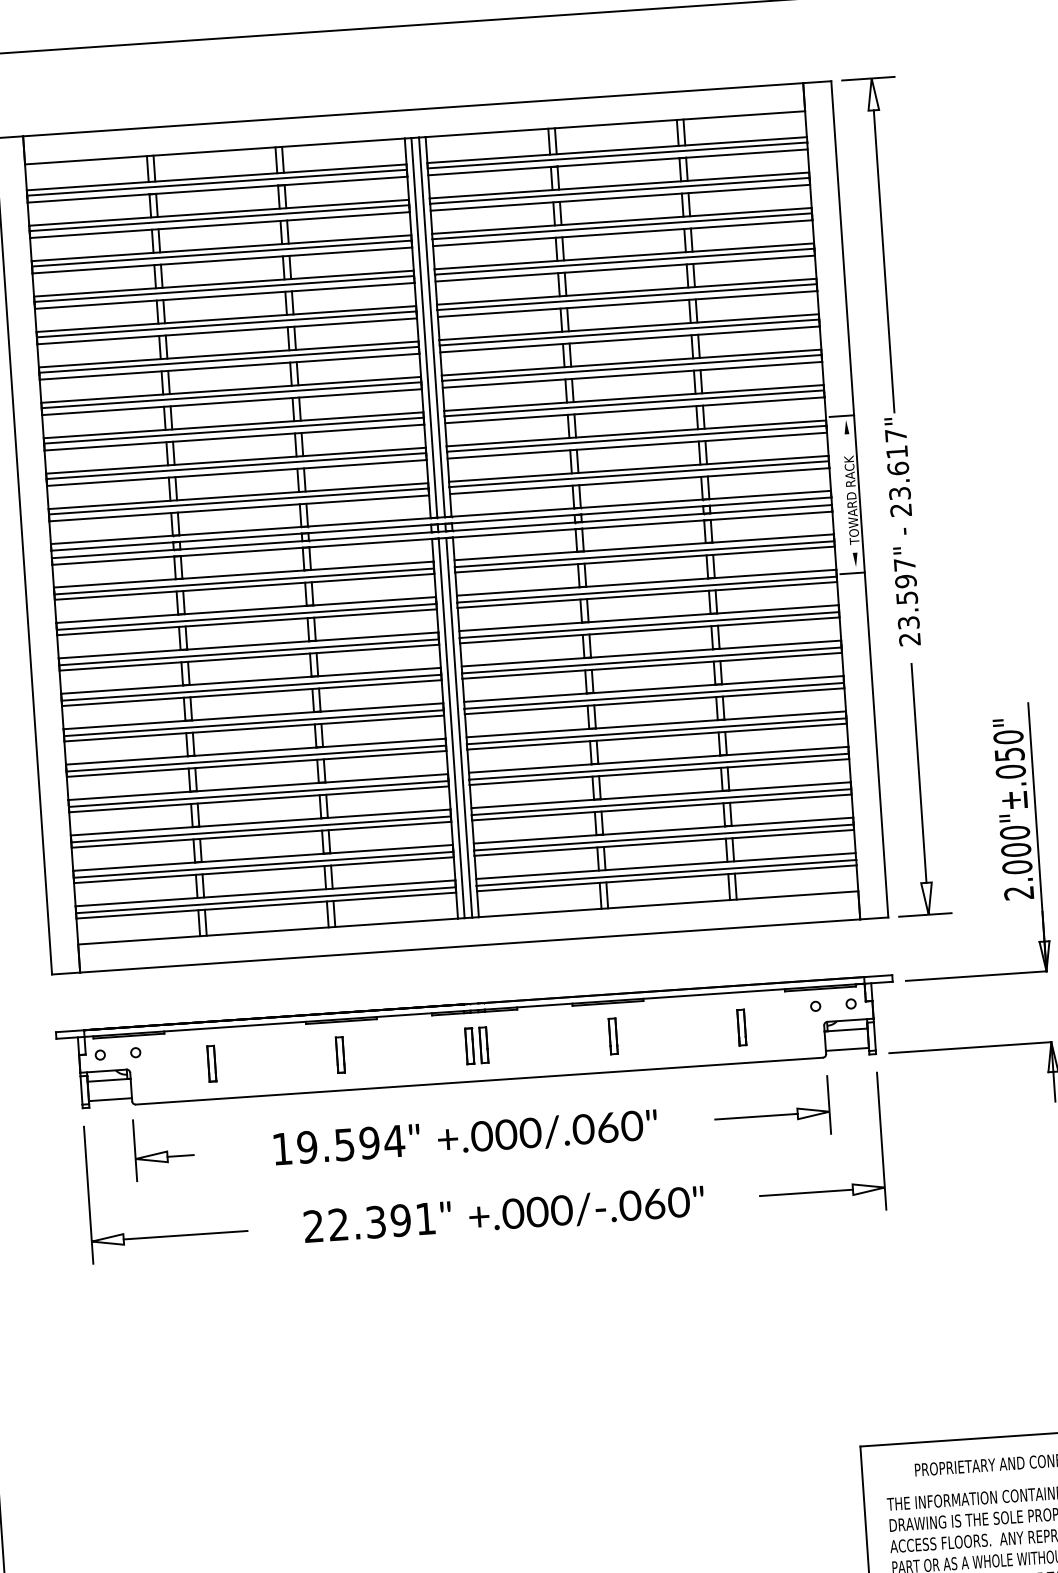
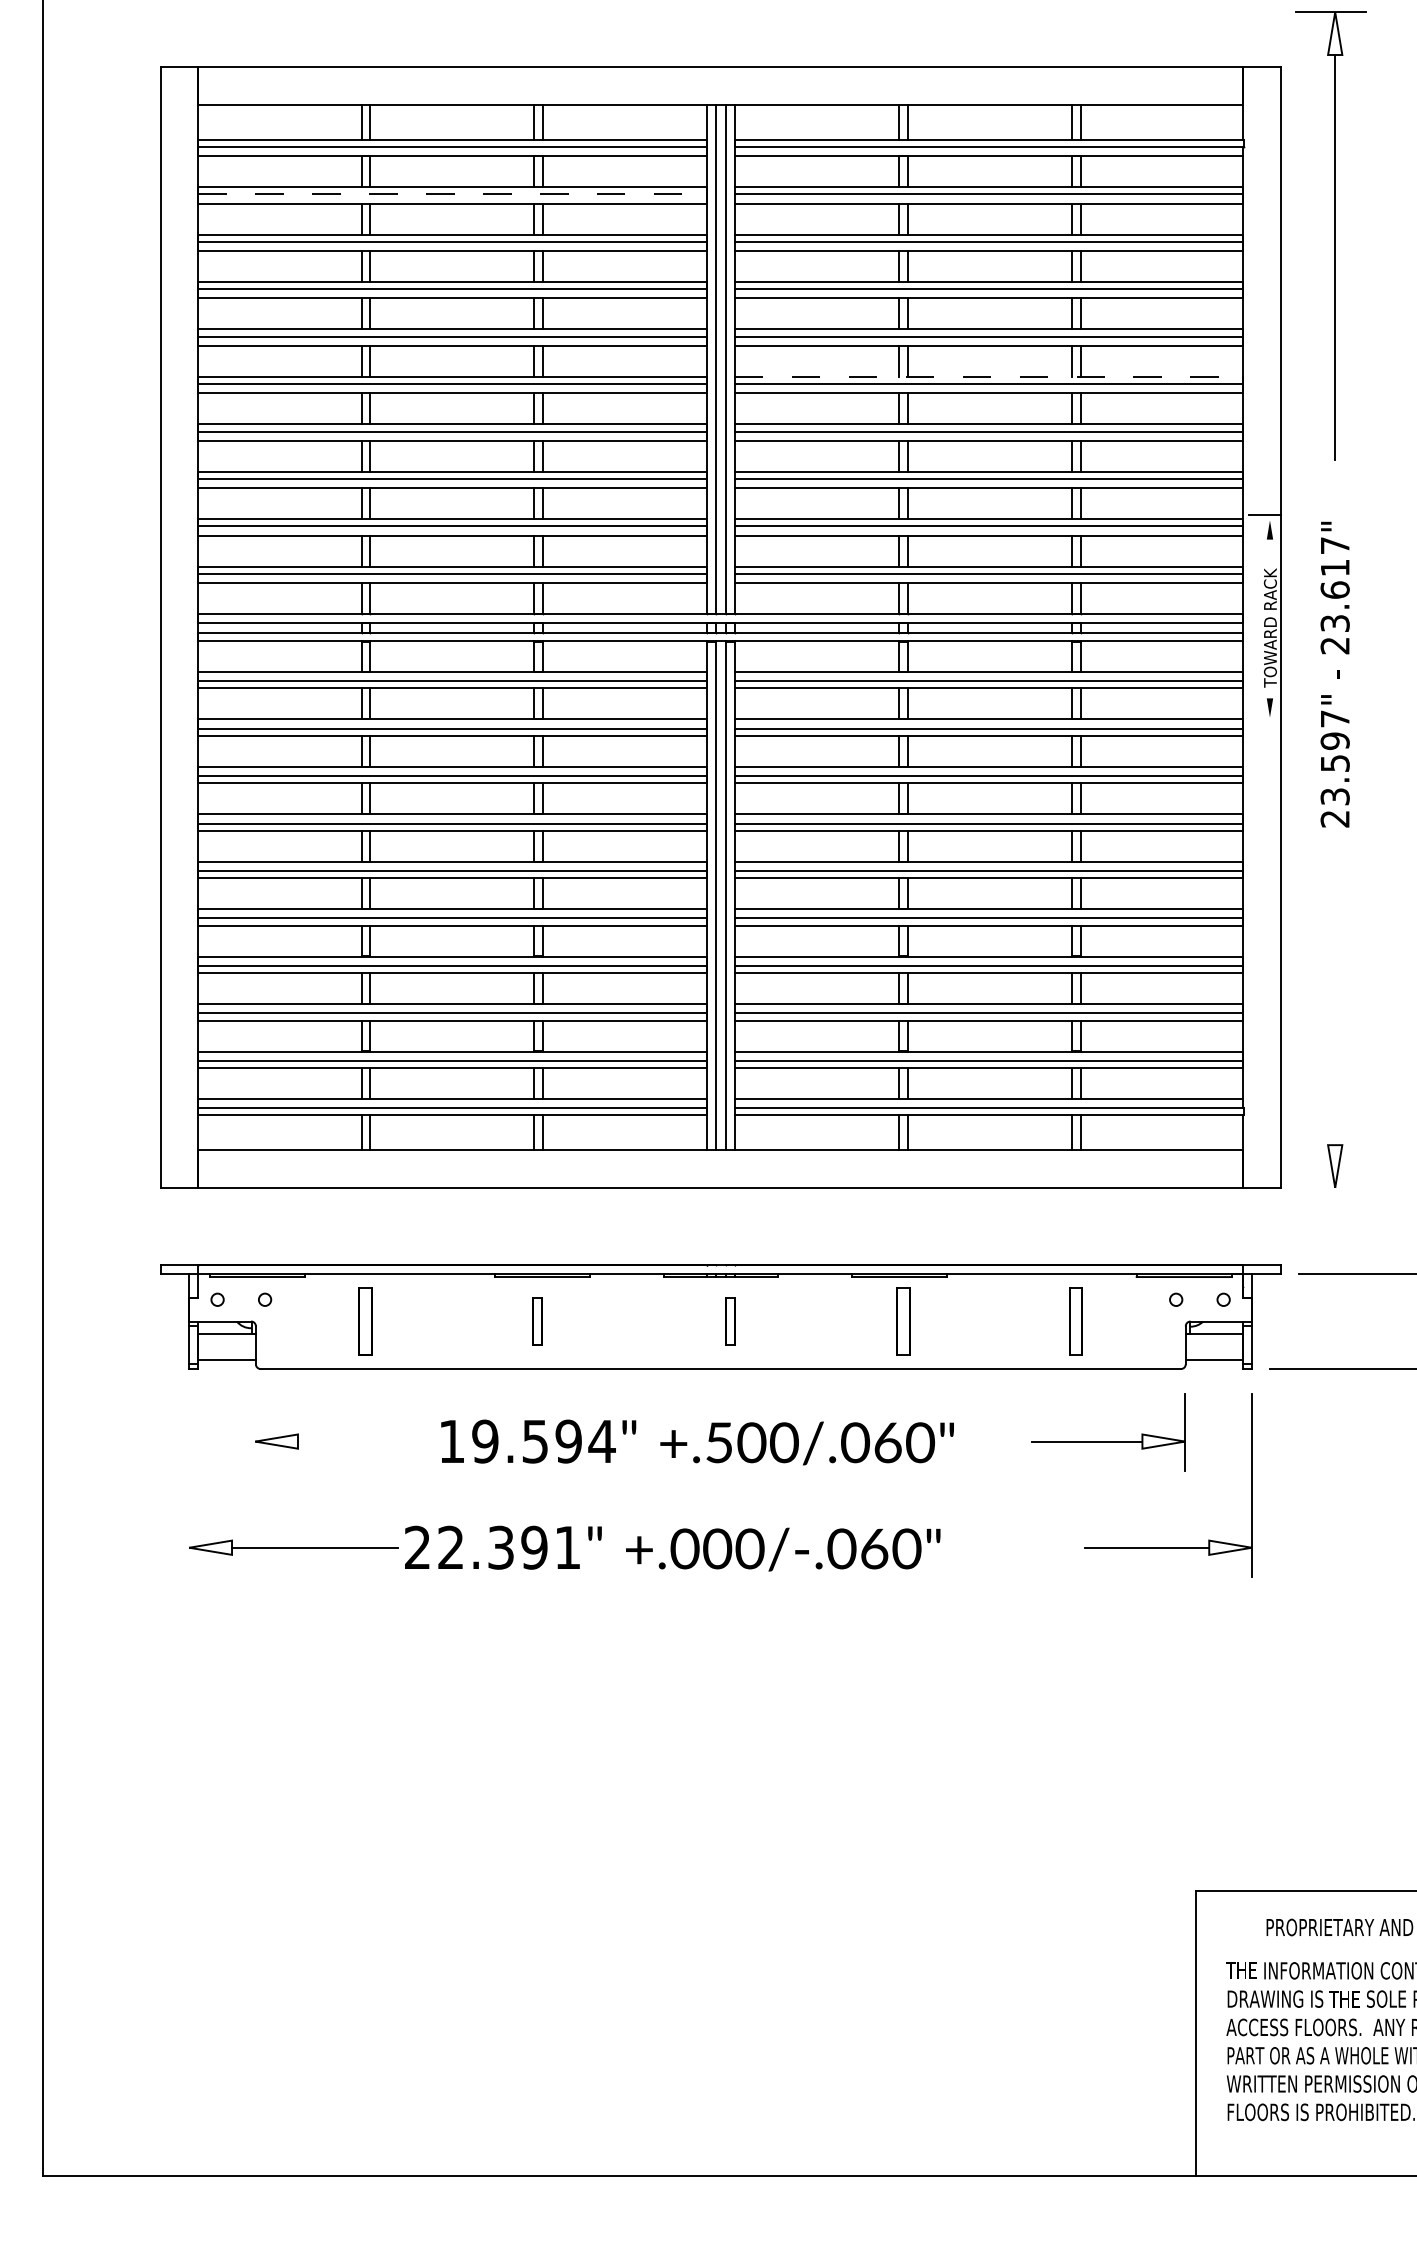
line: (220, 218) -> (453, 194), solid -> dashed
part: (879, 245) -> (1330, 235), moved
line: (629, 326) -> (989, 376), solid -> dashed
line: (852, 573) -> (1264, 725), removed
line: (919, 773) -> (1335, 998), removed
line: (925, 914) -> (1330, 1187), removed
part: (741, 1027) -> (1075, 1321), size x1.4
part: (613, 1036) -> (903, 1321), size x1.4
part: (470, 1046) -> (711, 1321), removed
part: (211, 1063) -> (365, 1321), size x1.4
text: (482, 1136) -> (719, 1442), +.000/.060" -> +.500/.060"
line: (135, 1150) -> (255, 1430), removed
line: (180, 1155) -> (315, 1441), removed
line: (88, 1195) -> (189, 1485), removed
text: (503, 1214) -> (672, 1548), moved

